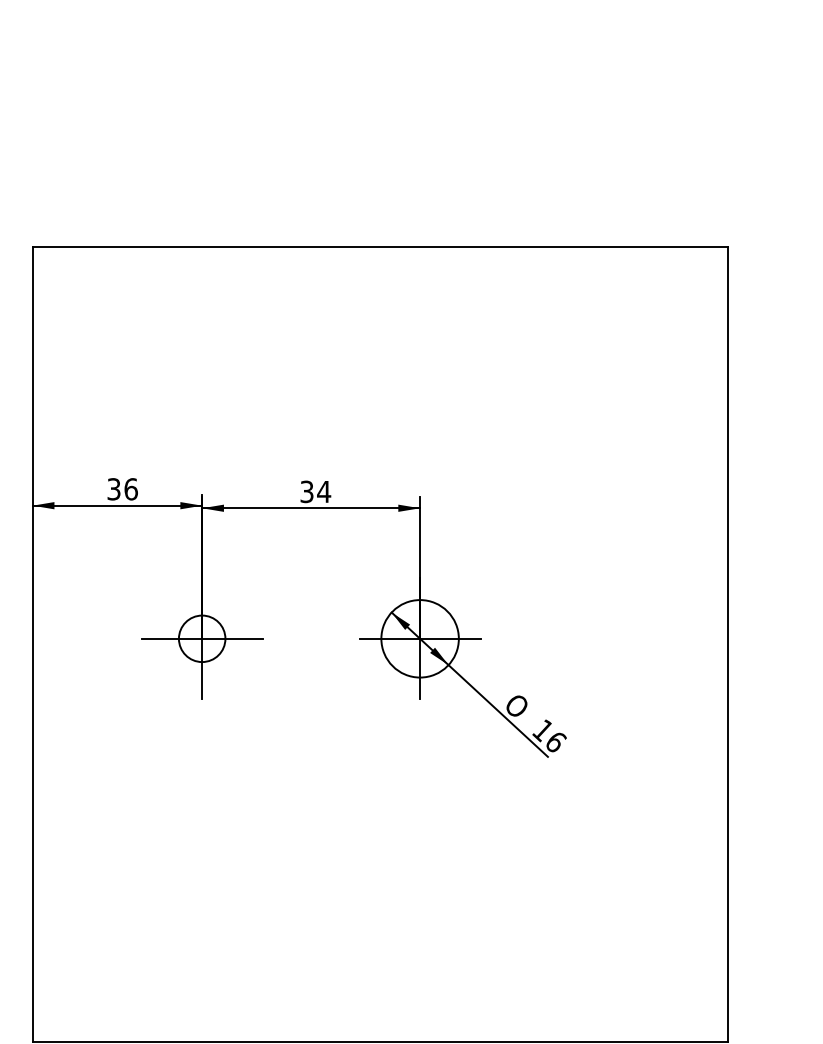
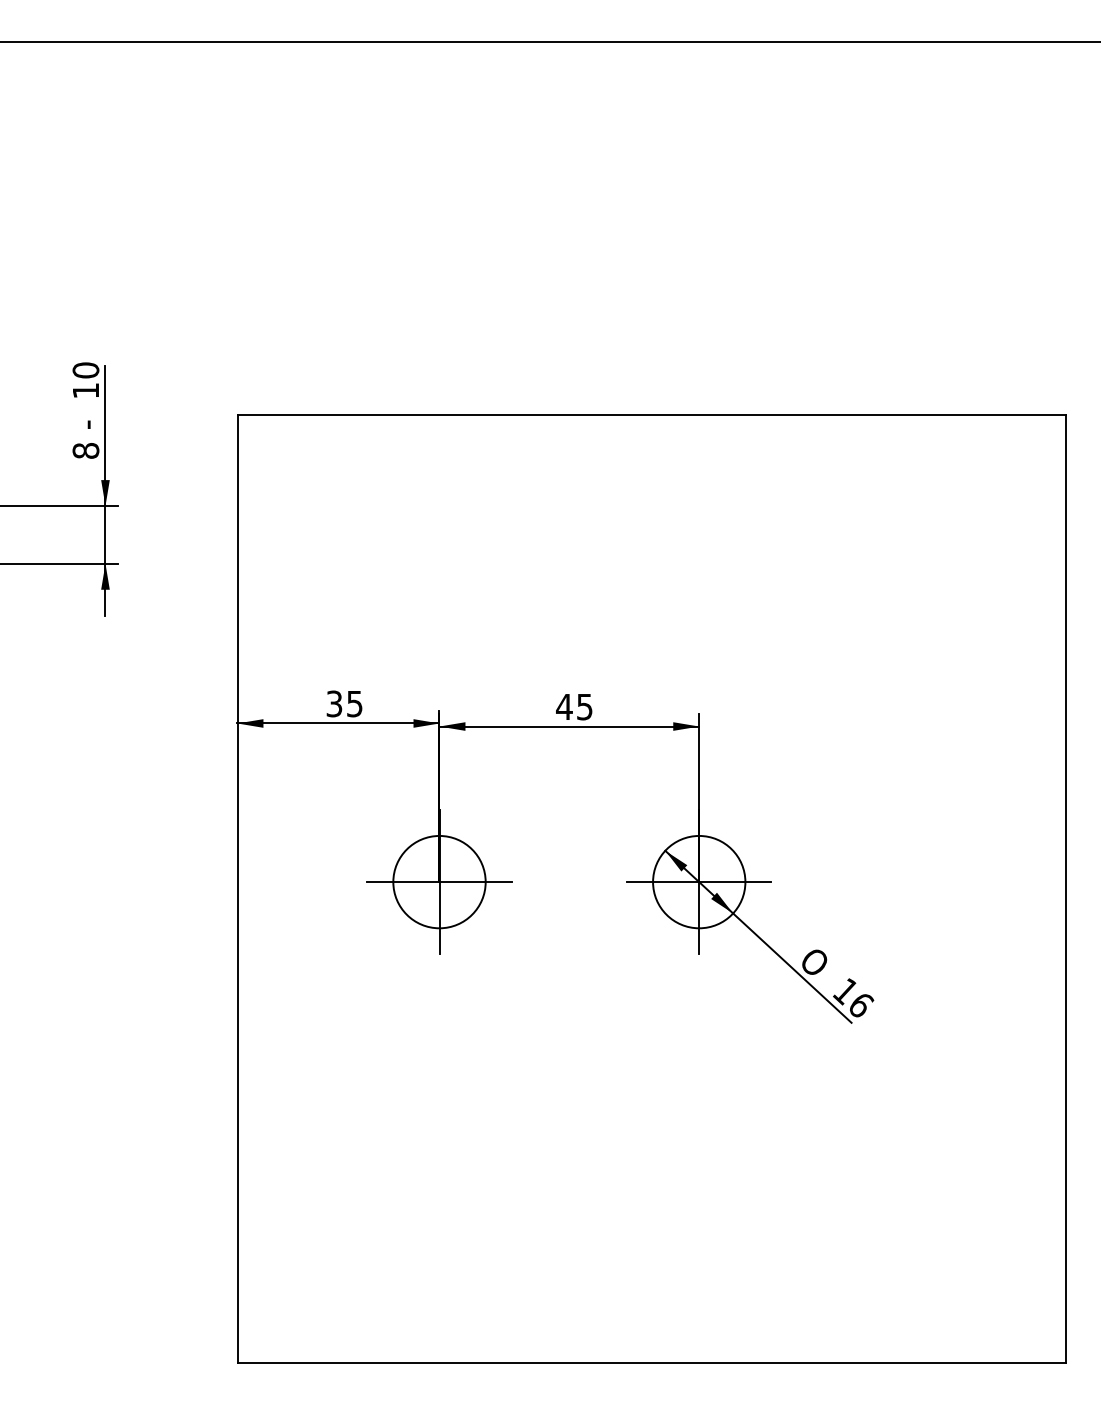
text: (131, 488) -> (355, 703), 36 -> 35
text: (315, 491) -> (574, 706), 34 -> 45
circle: (202, 638) -> (439, 881), size x1.67

